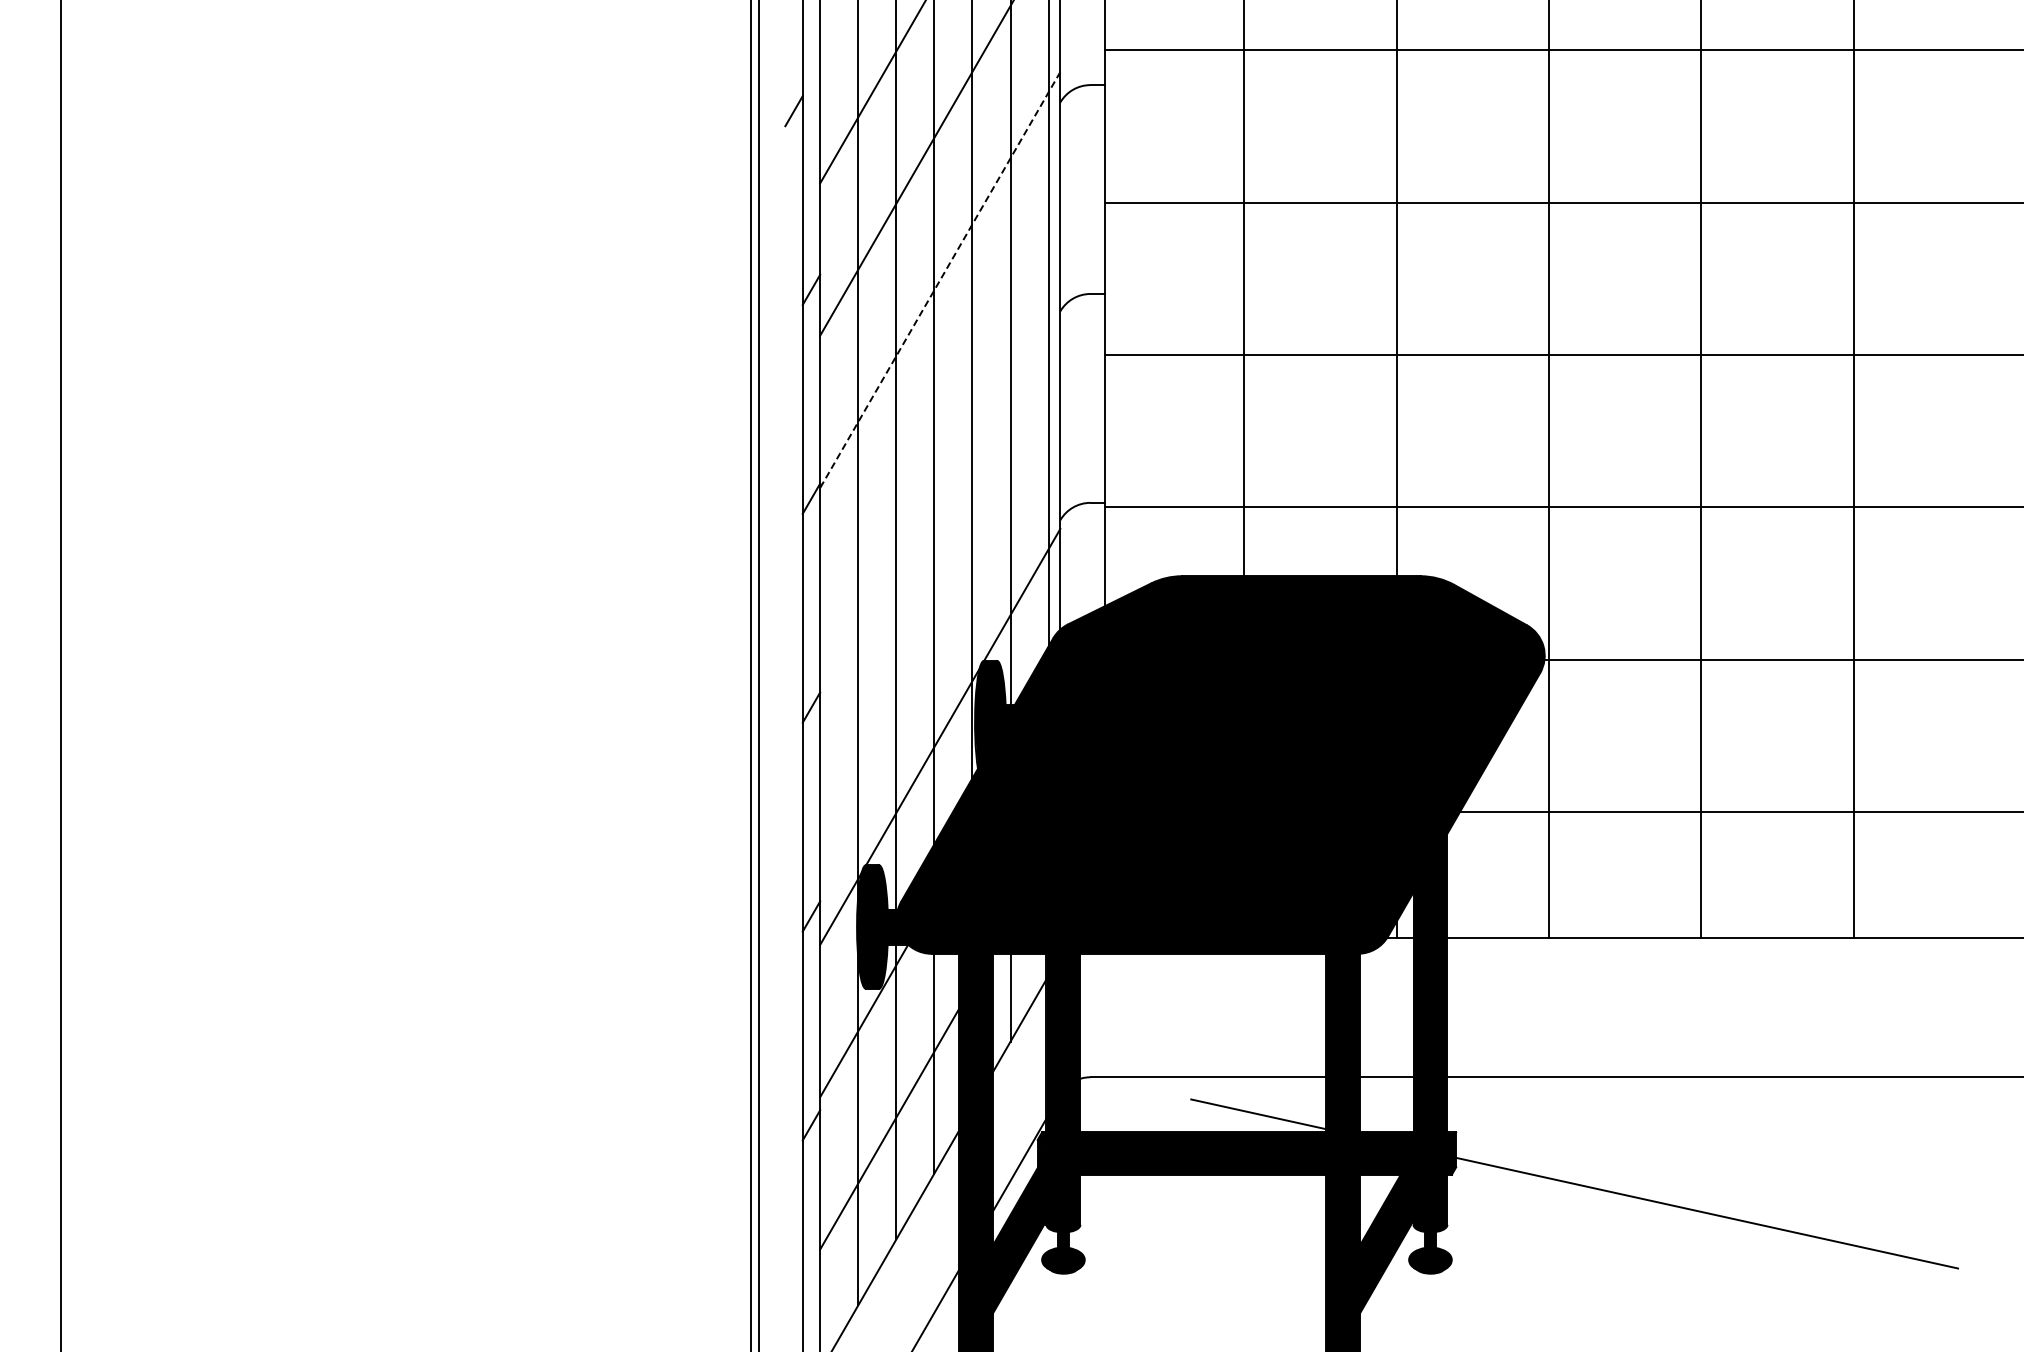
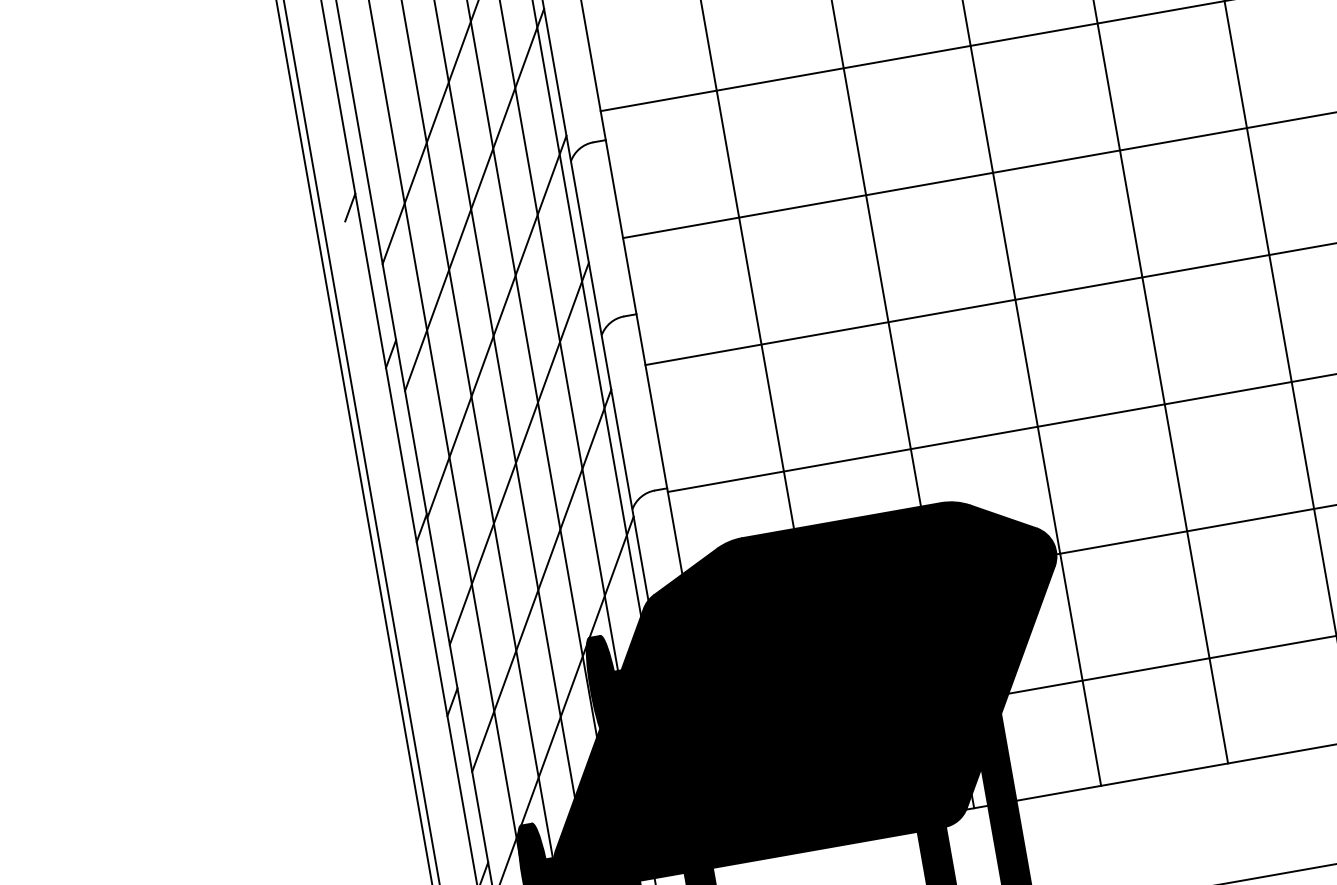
line: (940, 280) -> (497, 327), dashed -> solid
line: (940, 432) -> (519, 453), added
line: (940, 584) -> (541, 580), added

